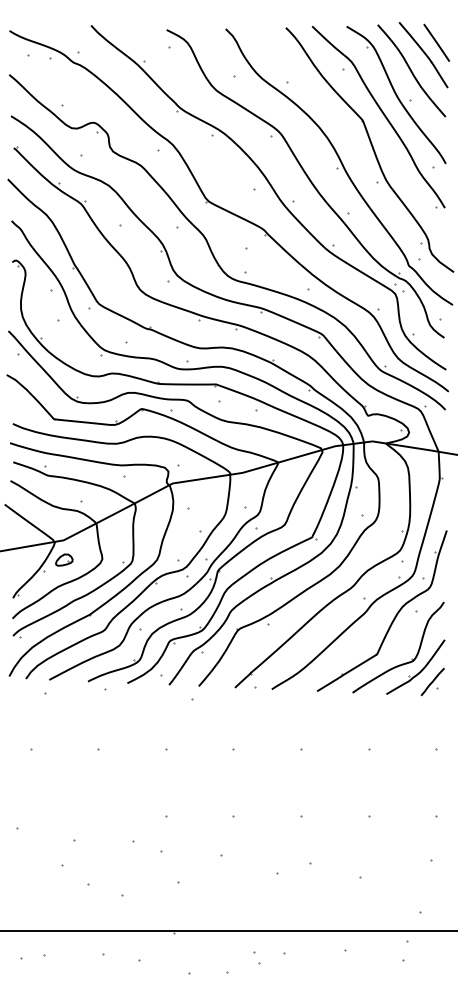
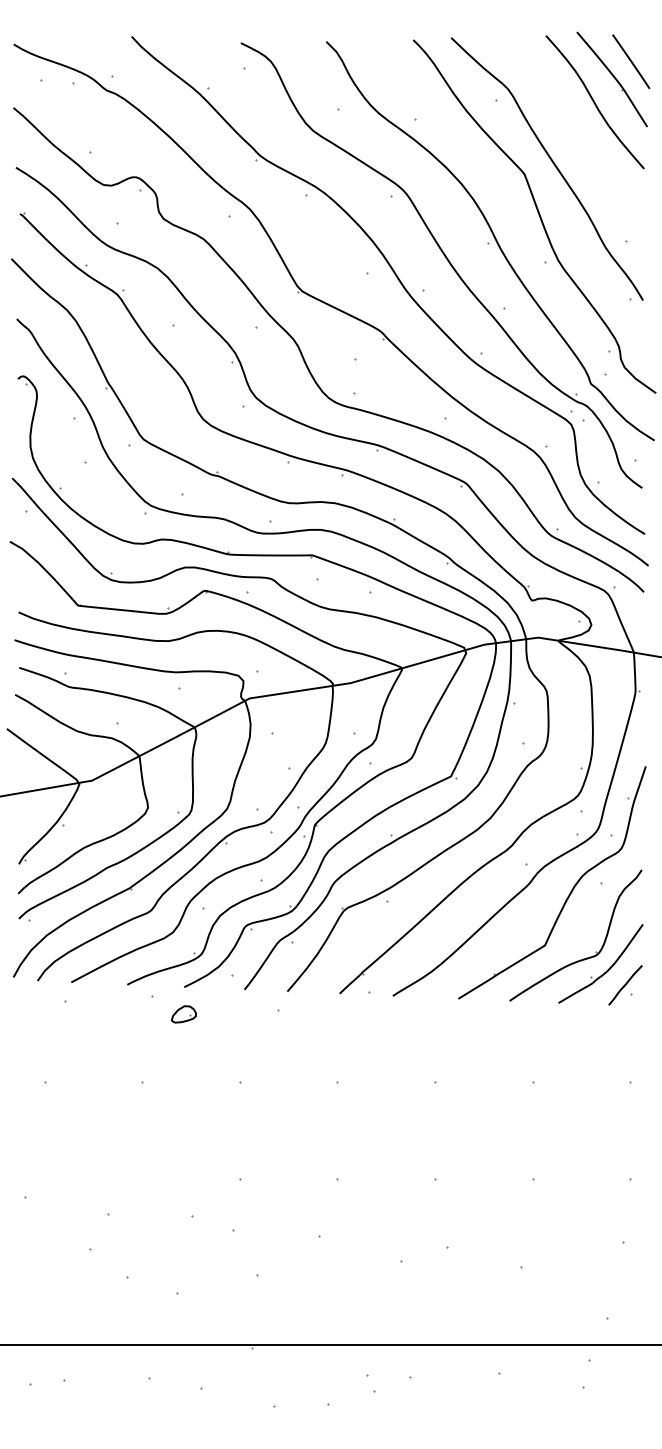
part: (396, 95) -> (573, 137), removed
part: (64, 559) -> (184, 1013), moved

